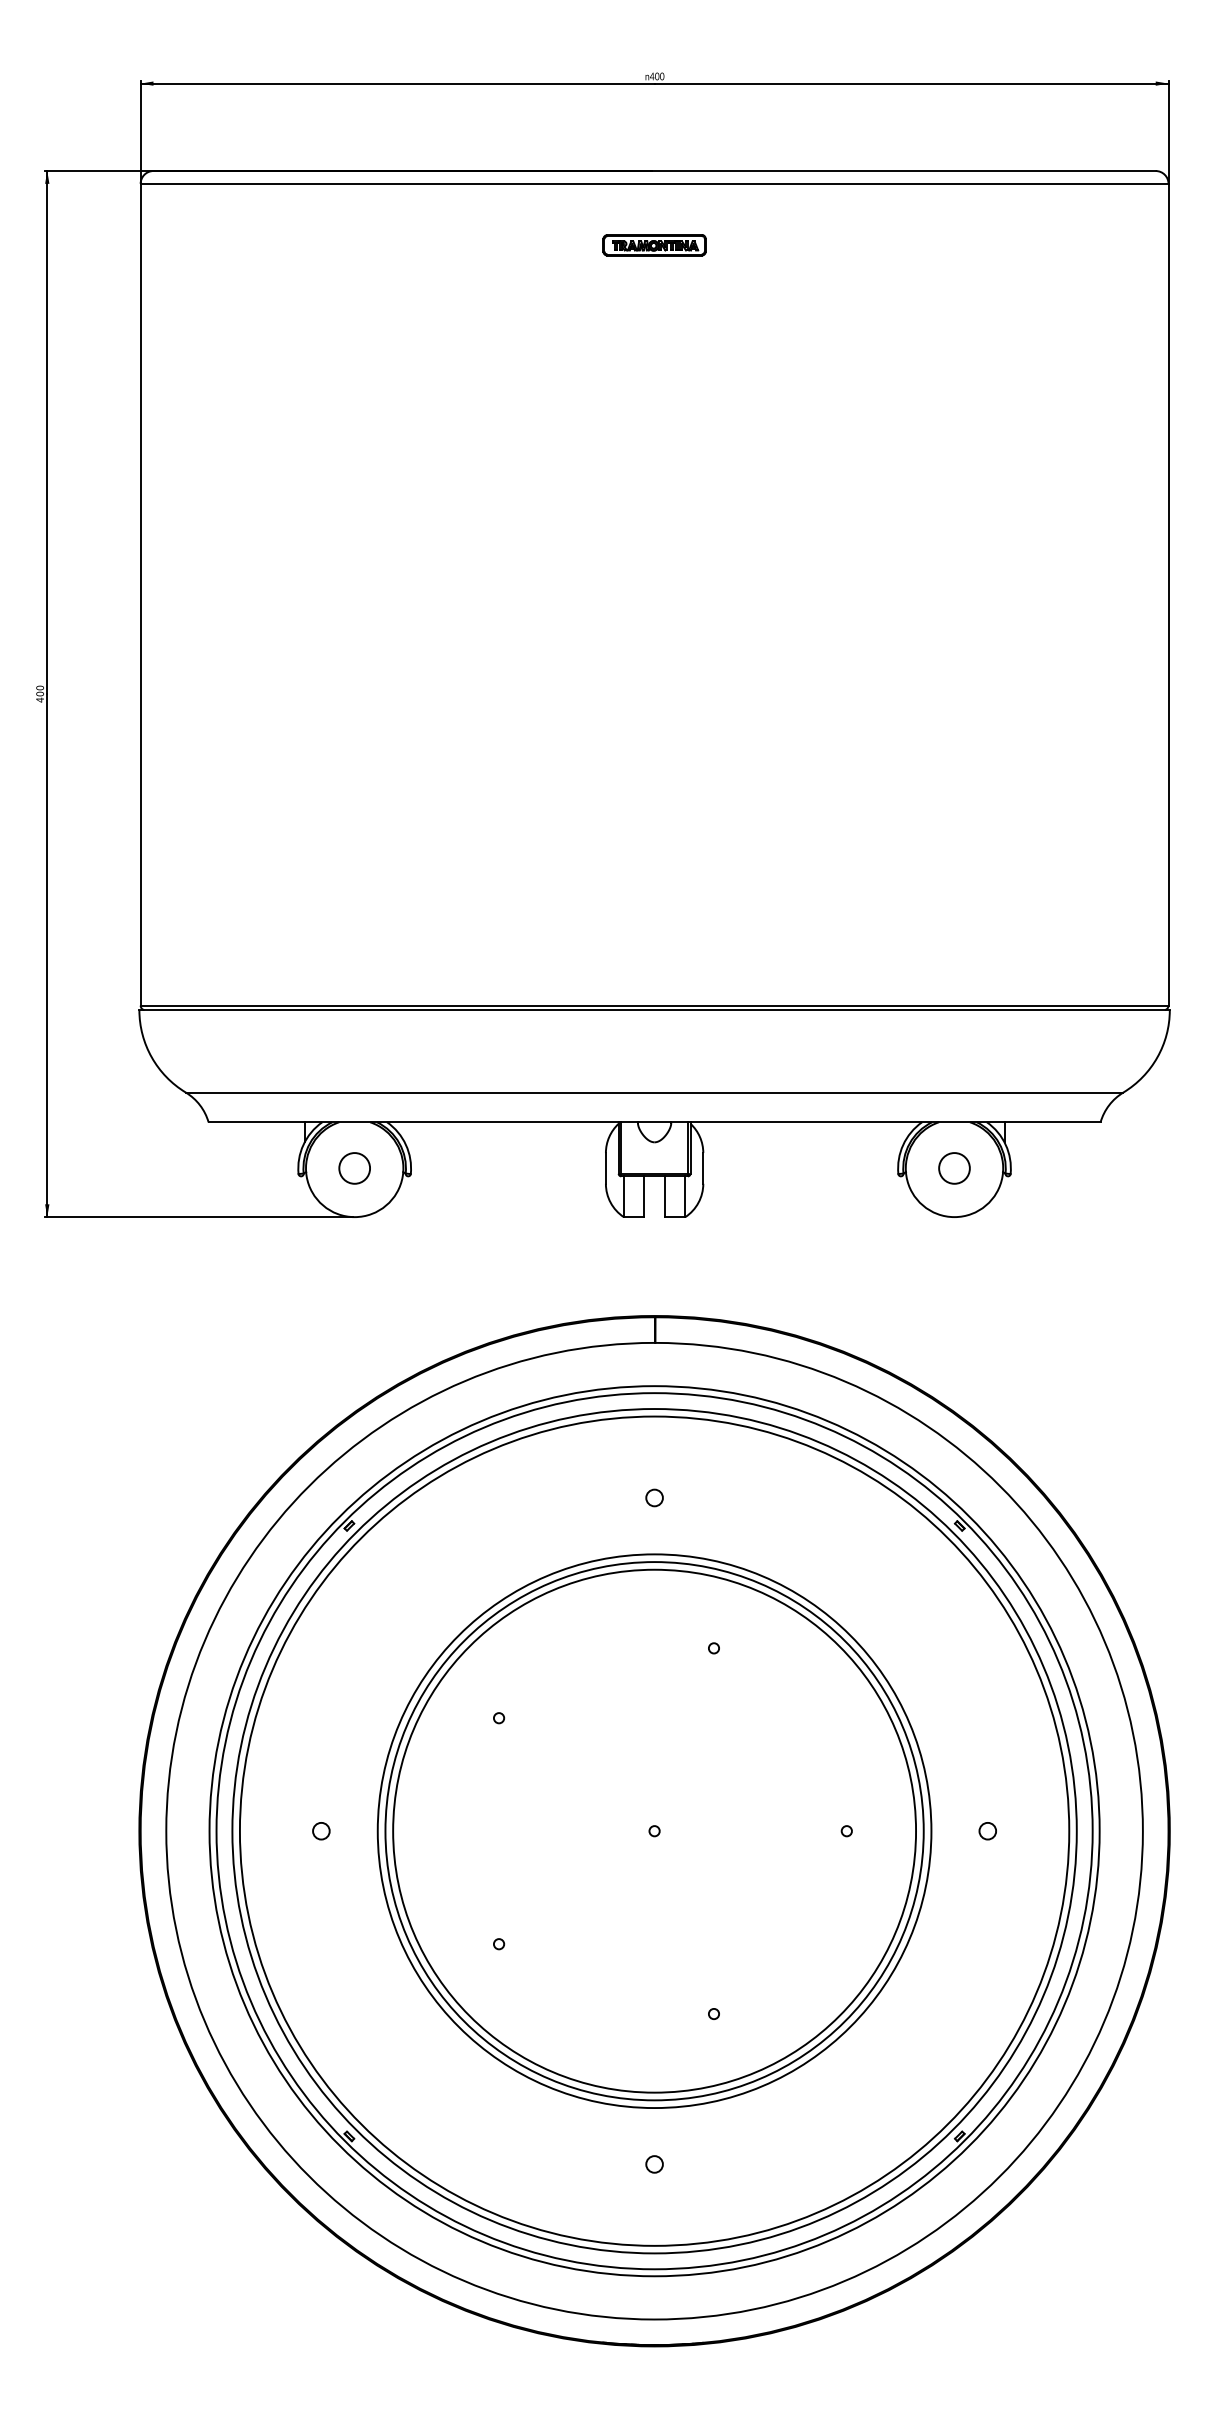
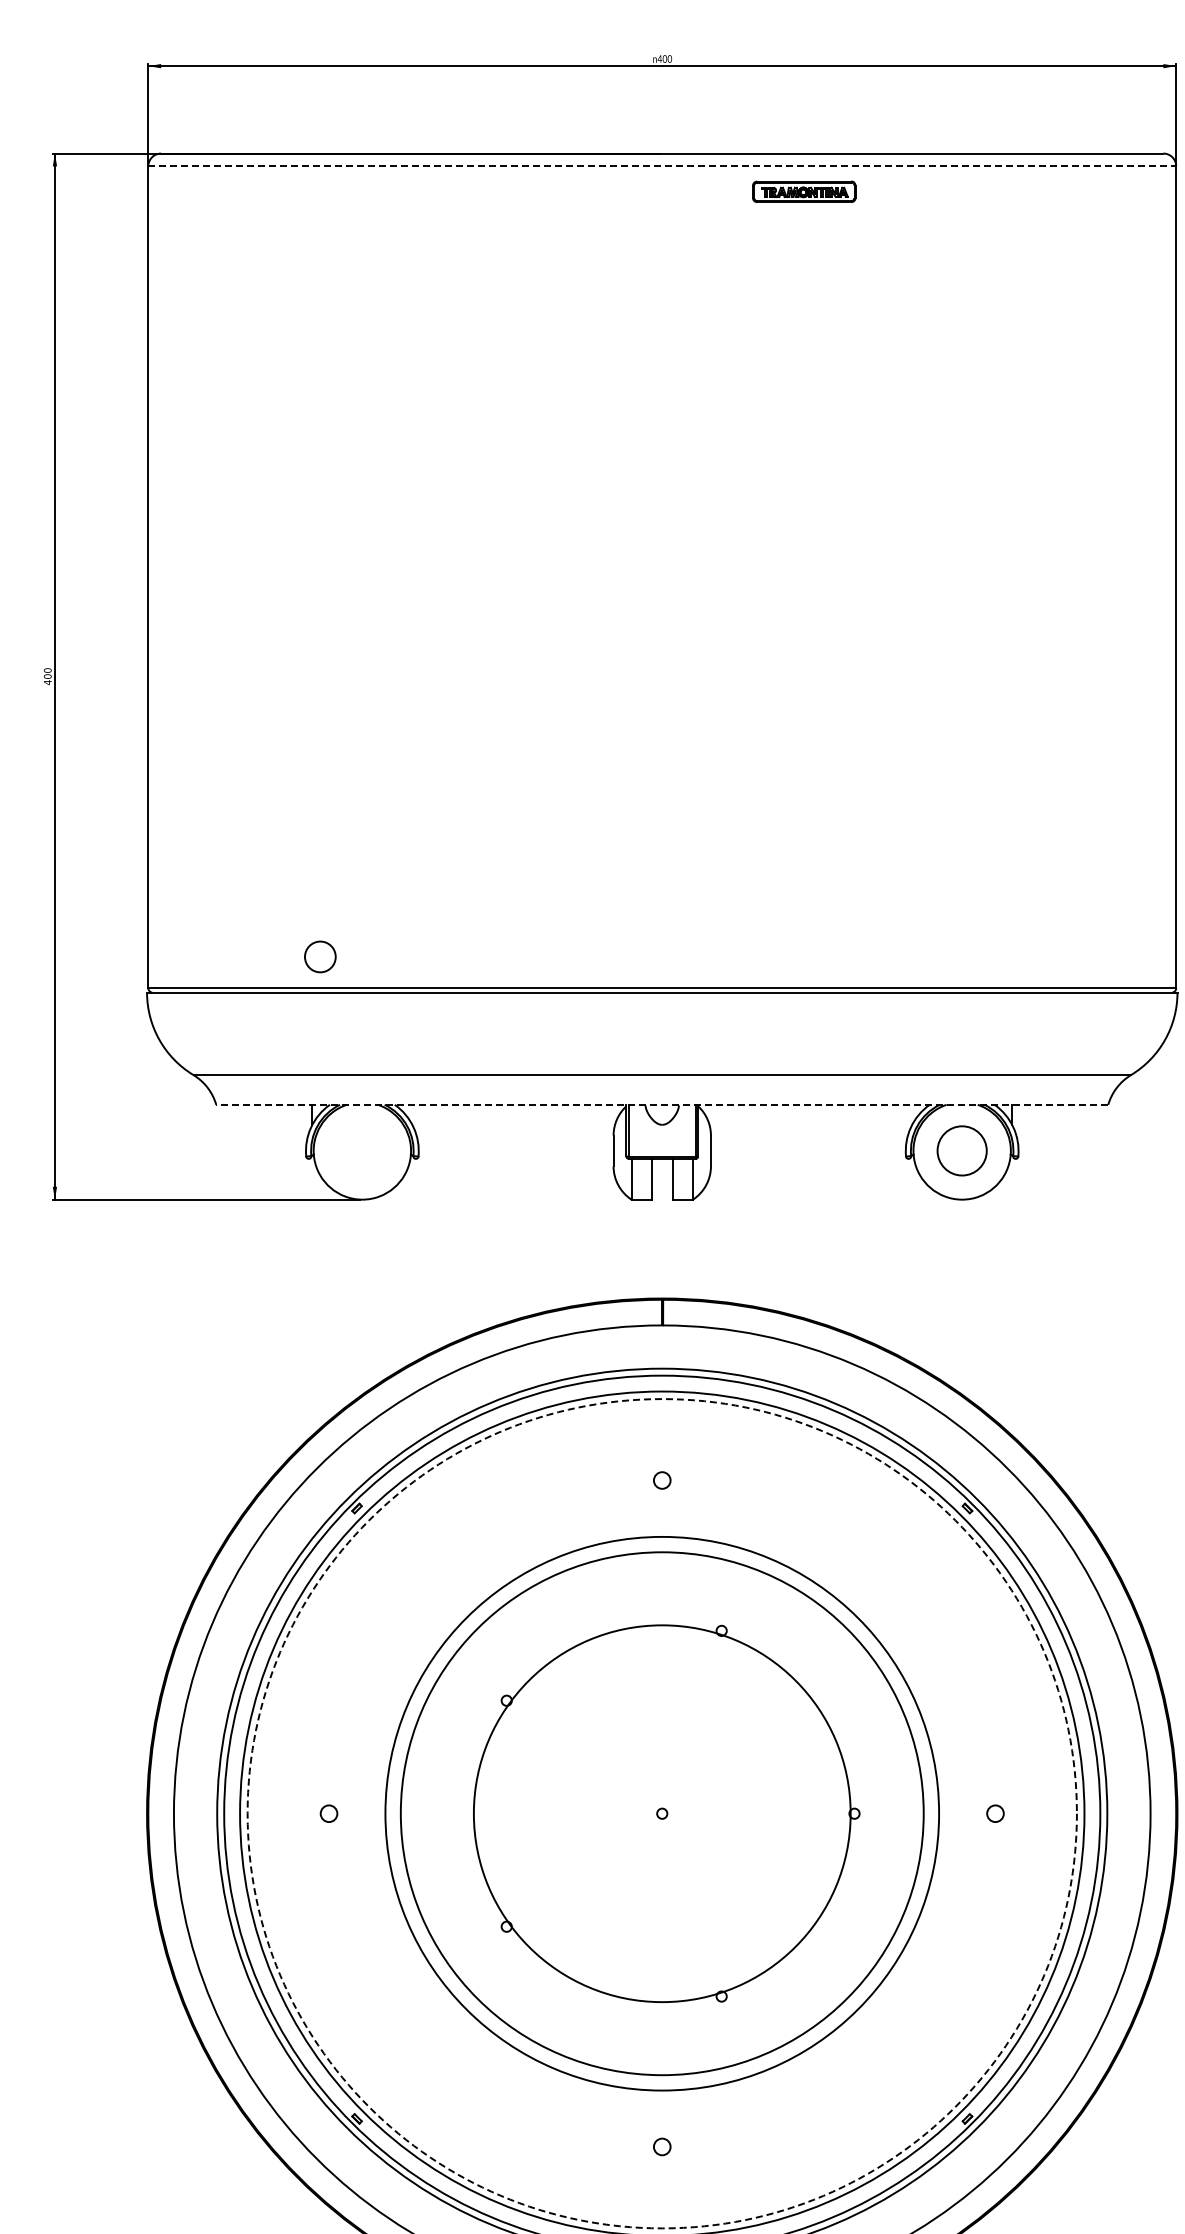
line: (654, 183) -> (662, 166), solid -> dashed
part: (654, 245) -> (804, 192), moved
line: (654, 1122) -> (662, 1105), solid -> dashed
circle: (354, 1168) -> (320, 957), moved
circle: (954, 1168) -> (962, 1151), size x1.6
circle: (654, 1830) -> (662, 1813), solid -> dashed
circle: (654, 1831) -> (662, 1814), size x0.7

